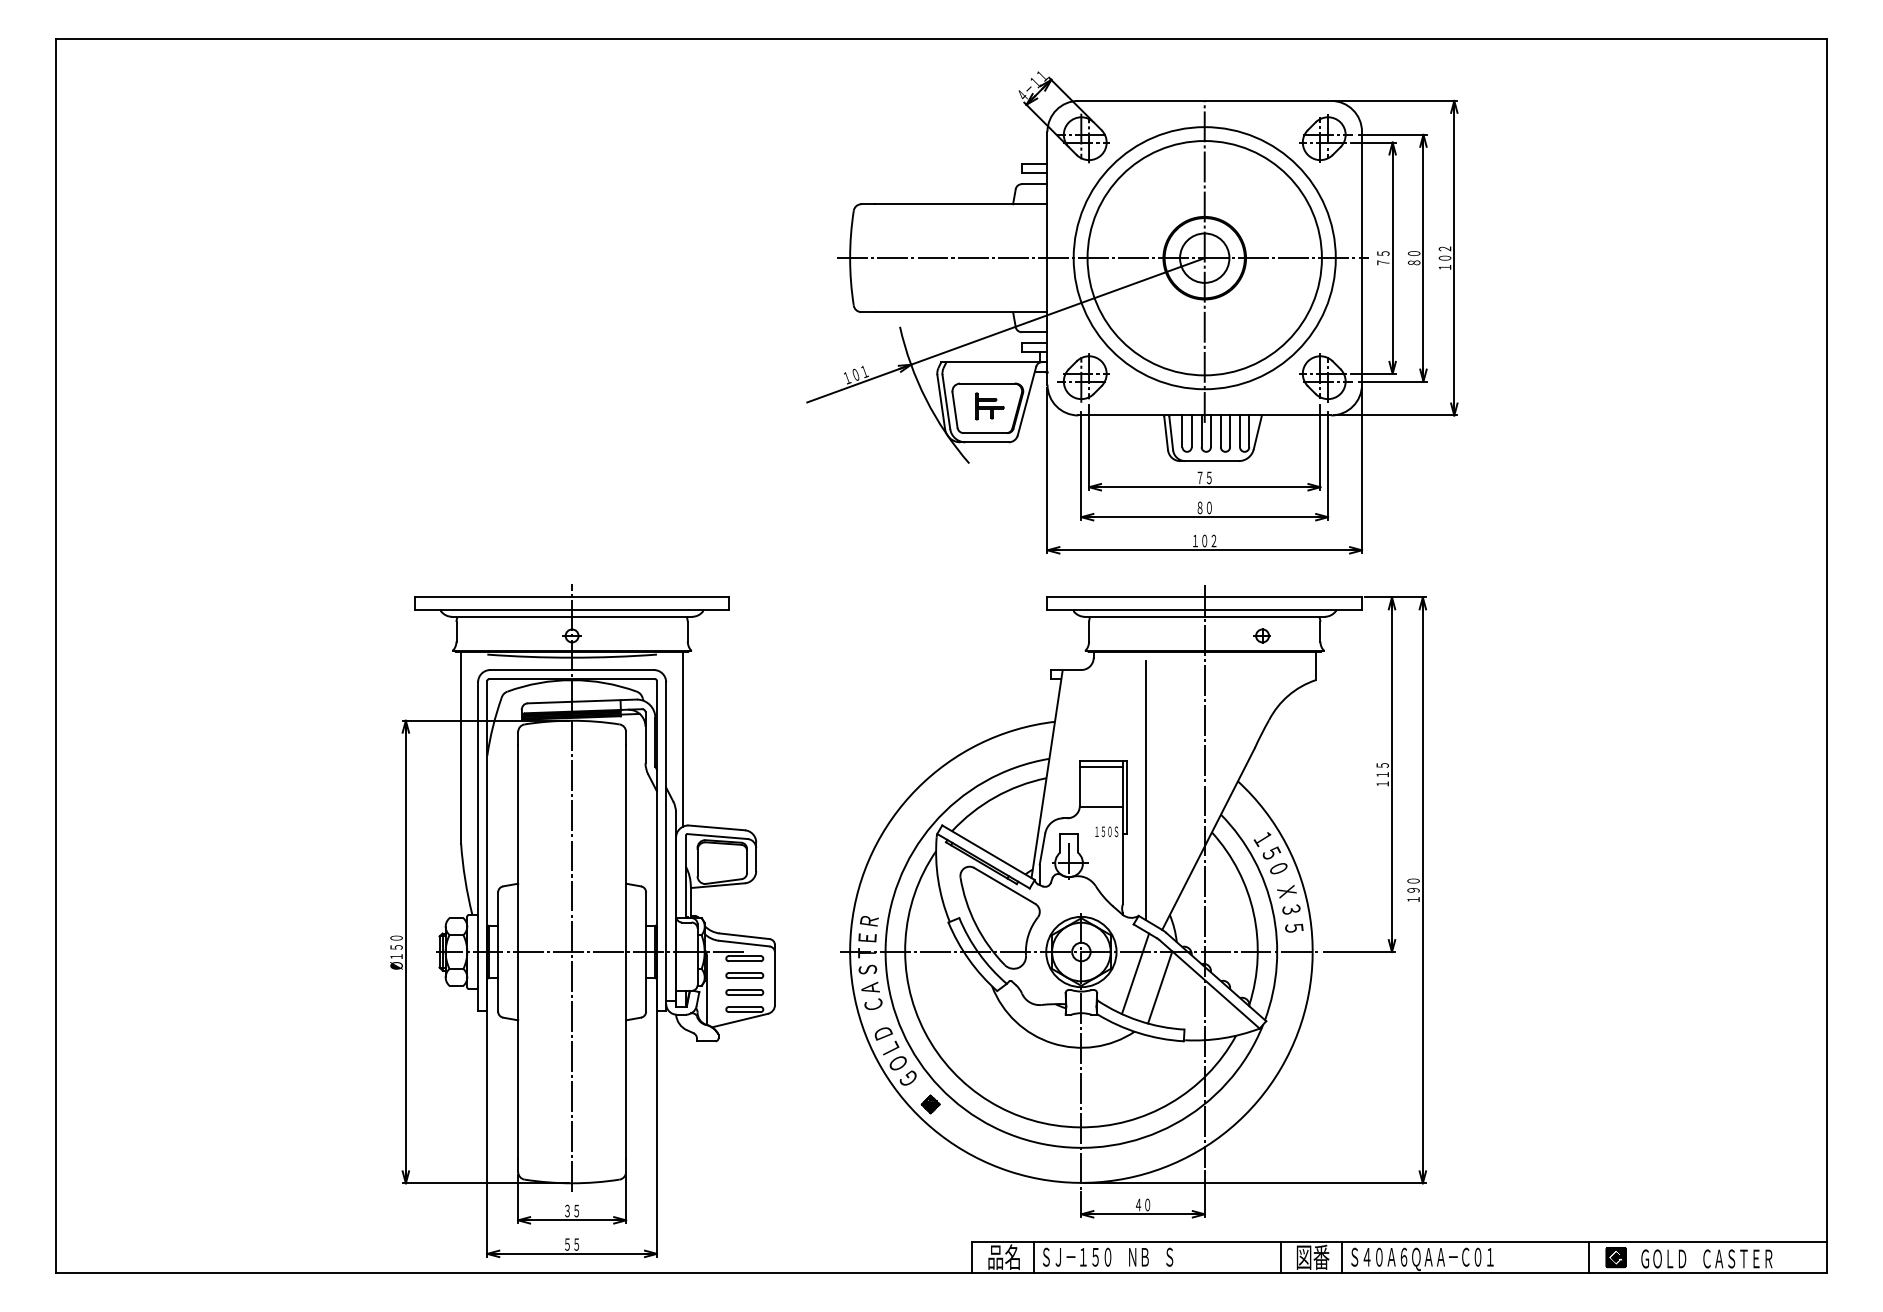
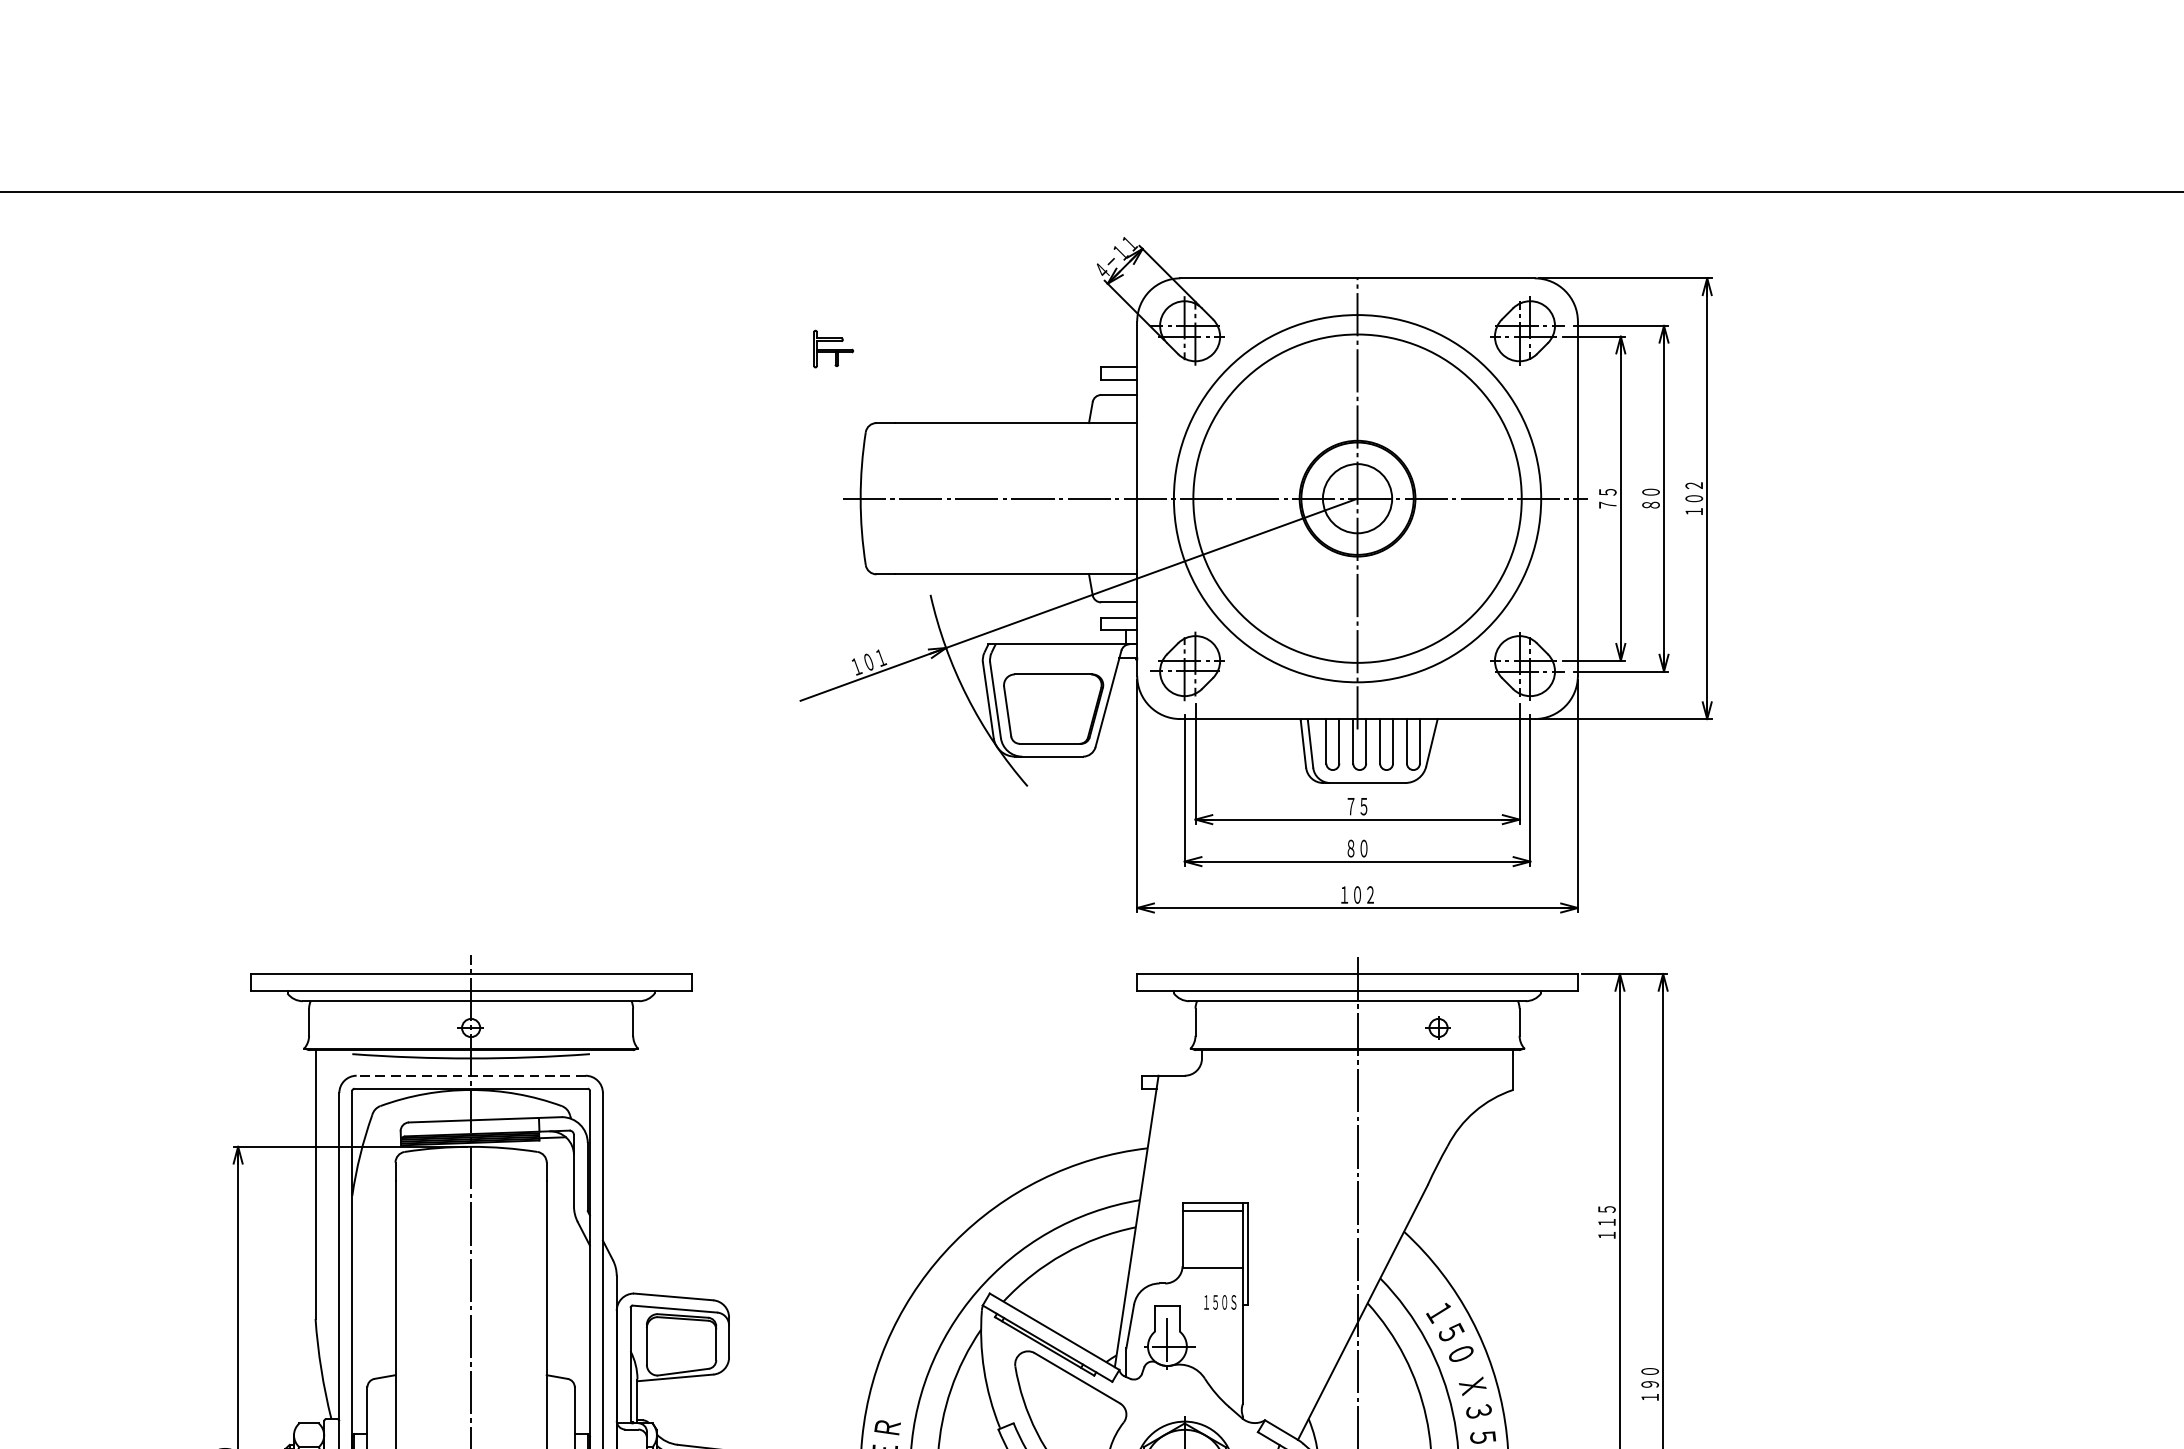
part: (989, 406) -> (833, 349), moved
line: (572, 670) -> (471, 1076), solid -> dashed
line: (683, 738) -> (627, 1171), removed
line: (1145, 790) -> (1274, 1244), removed

